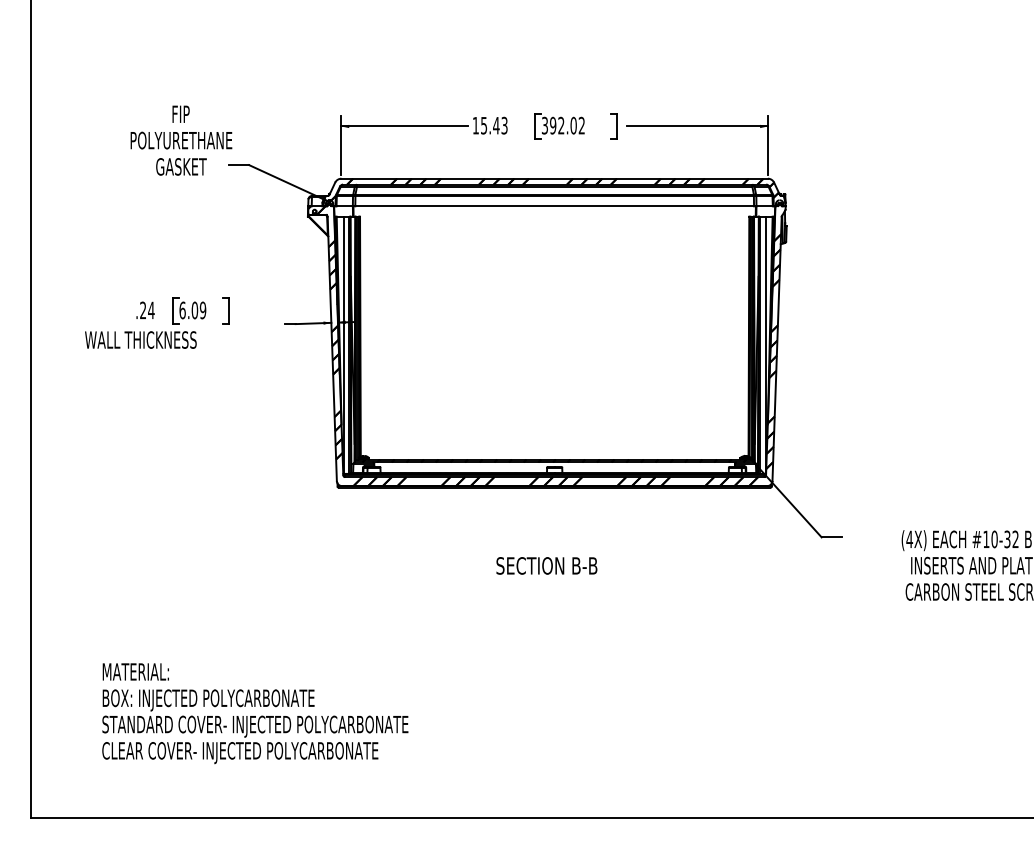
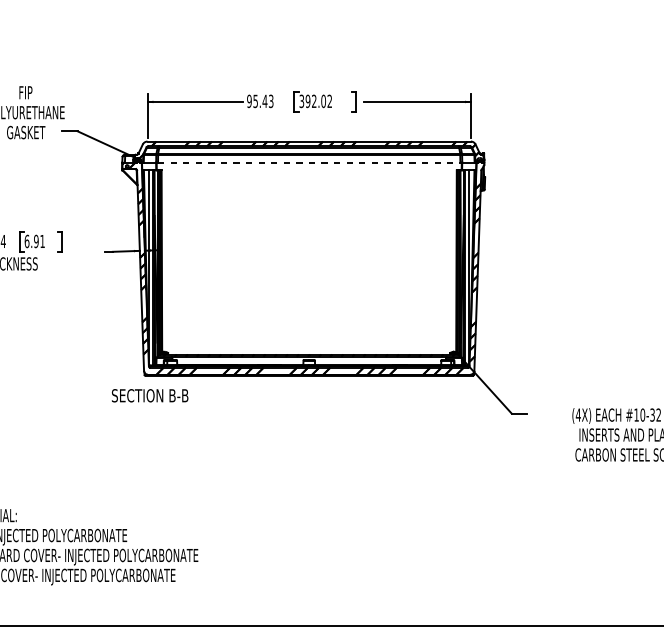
text: (475, 125) -> (249, 101), 15.43 -> 95.43
line: (555, 206) -> (309, 162), solid -> dashed
text: (198, 310) -> (39, 241), 6.09 -> 6.91
text: (546, 565) -> (149, 395), moved

